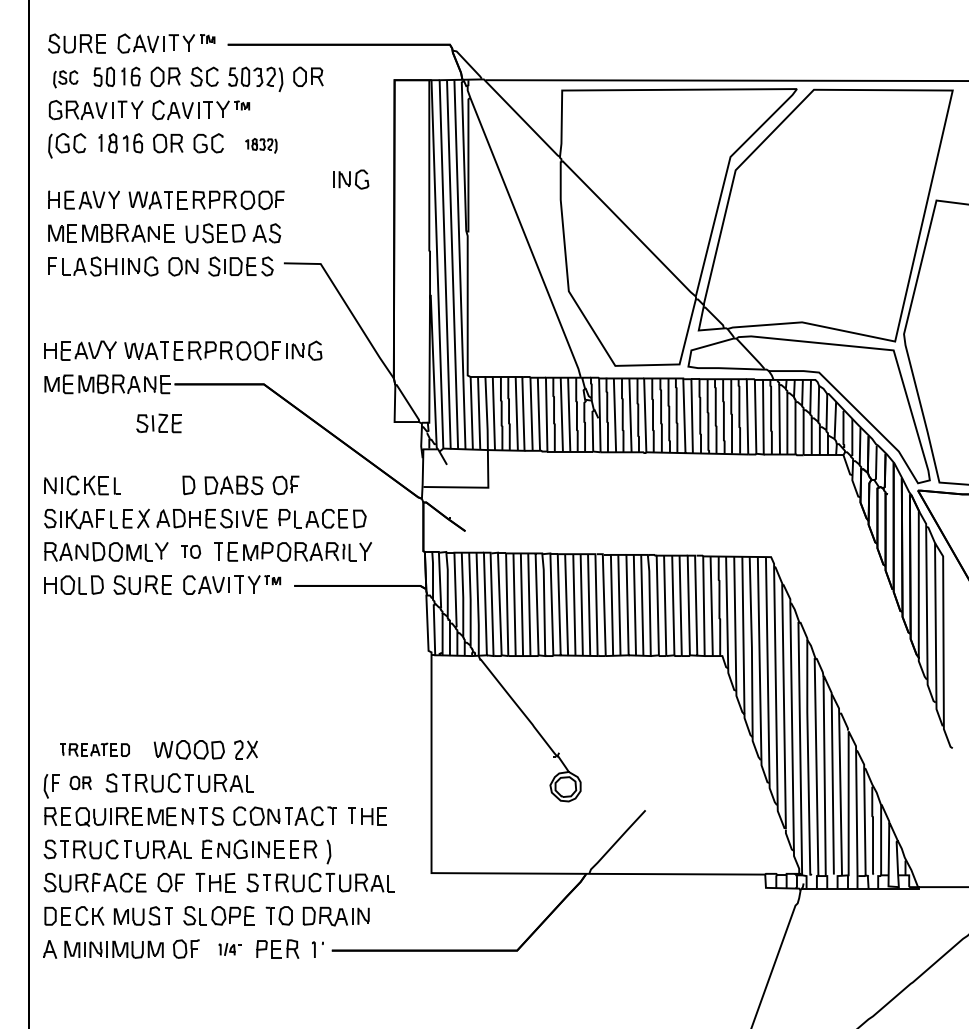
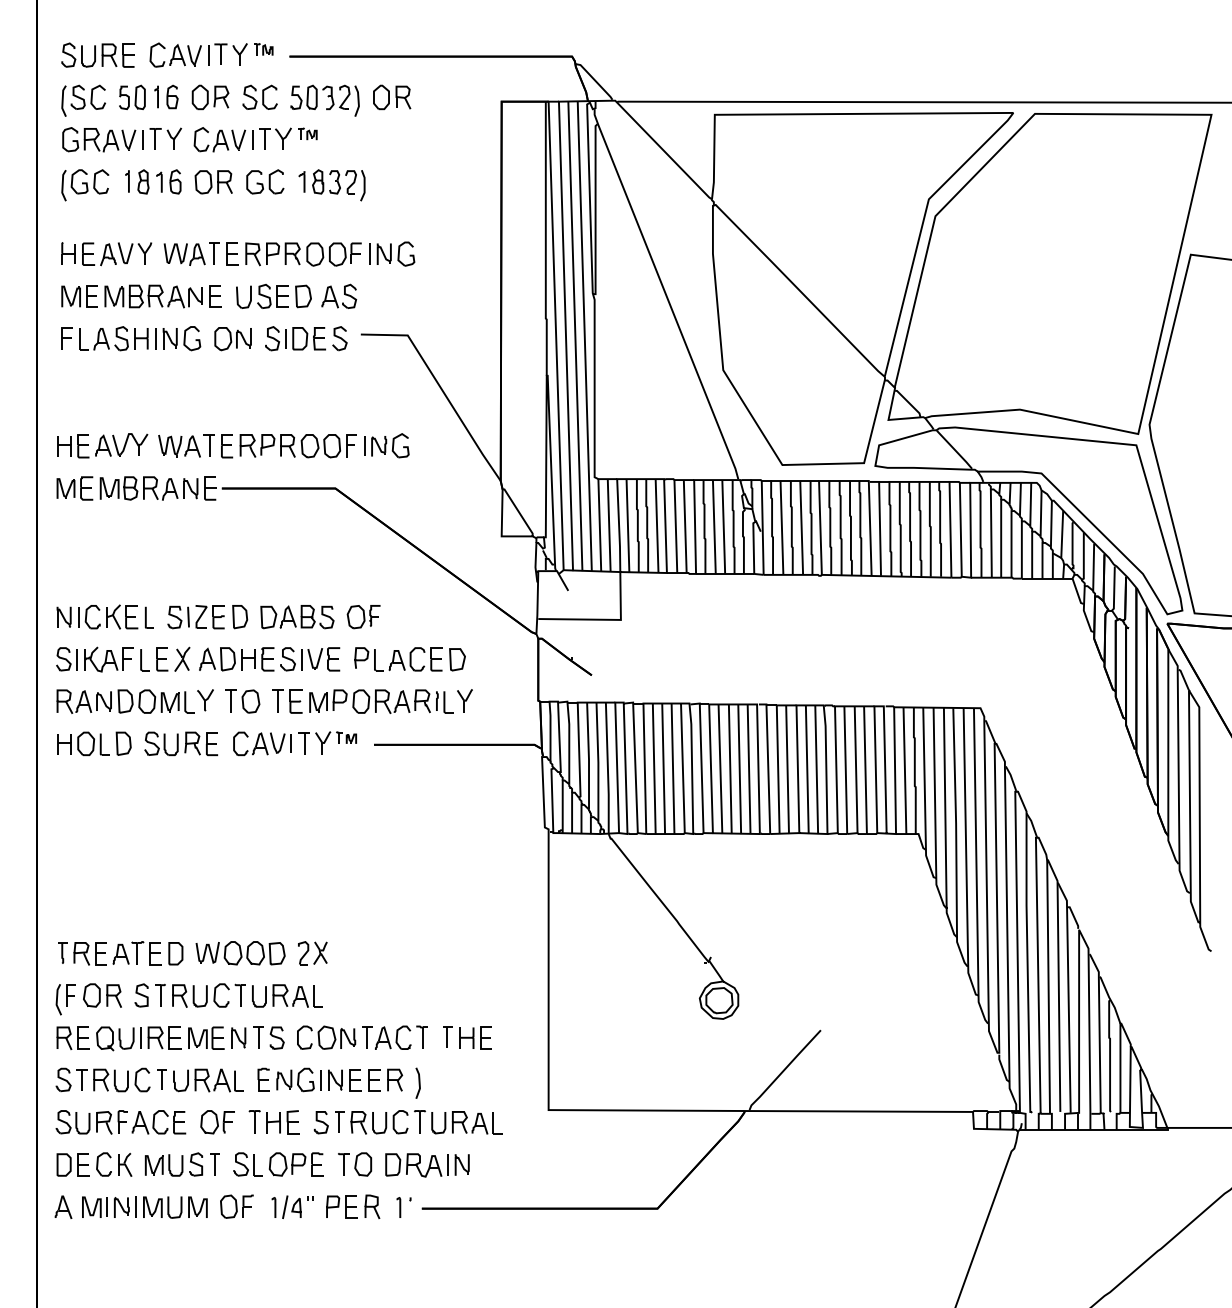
part: (65, 79) -> (83, 100), size x1.43
part: (260, 146) -> (331, 185), size x1.67
part: (351, 179) -> (392, 253), moved
part: (158, 423) -> (195, 617), moved
part: (190, 551) -> (242, 701), size x1.43
part: (94, 749) -> (120, 953), size x1.43
part: (80, 783) -> (102, 995), size x1.43
part: (230, 948) -> (292, 1206), size x1.43

